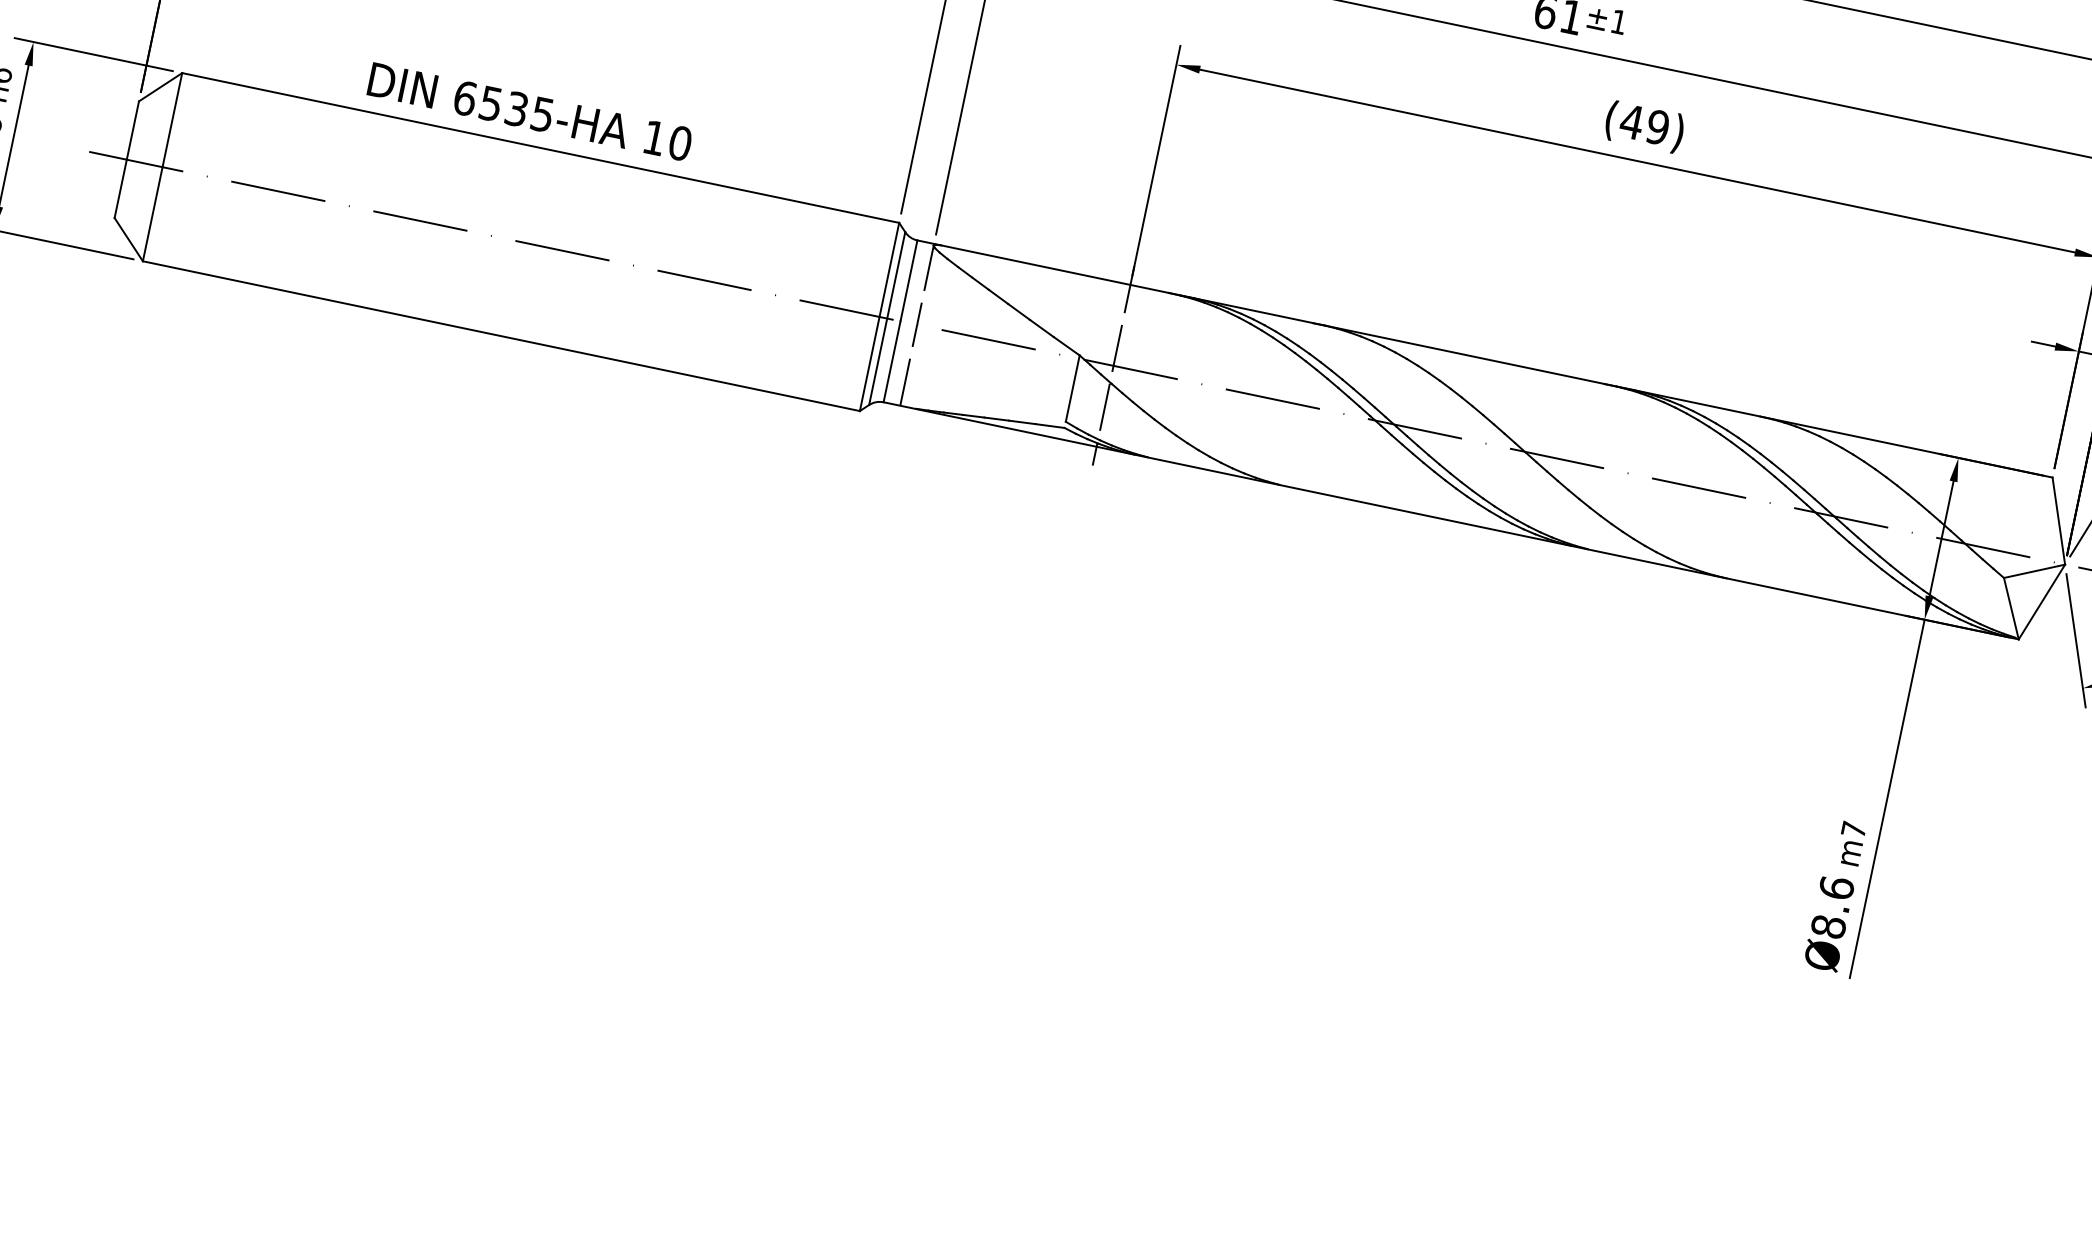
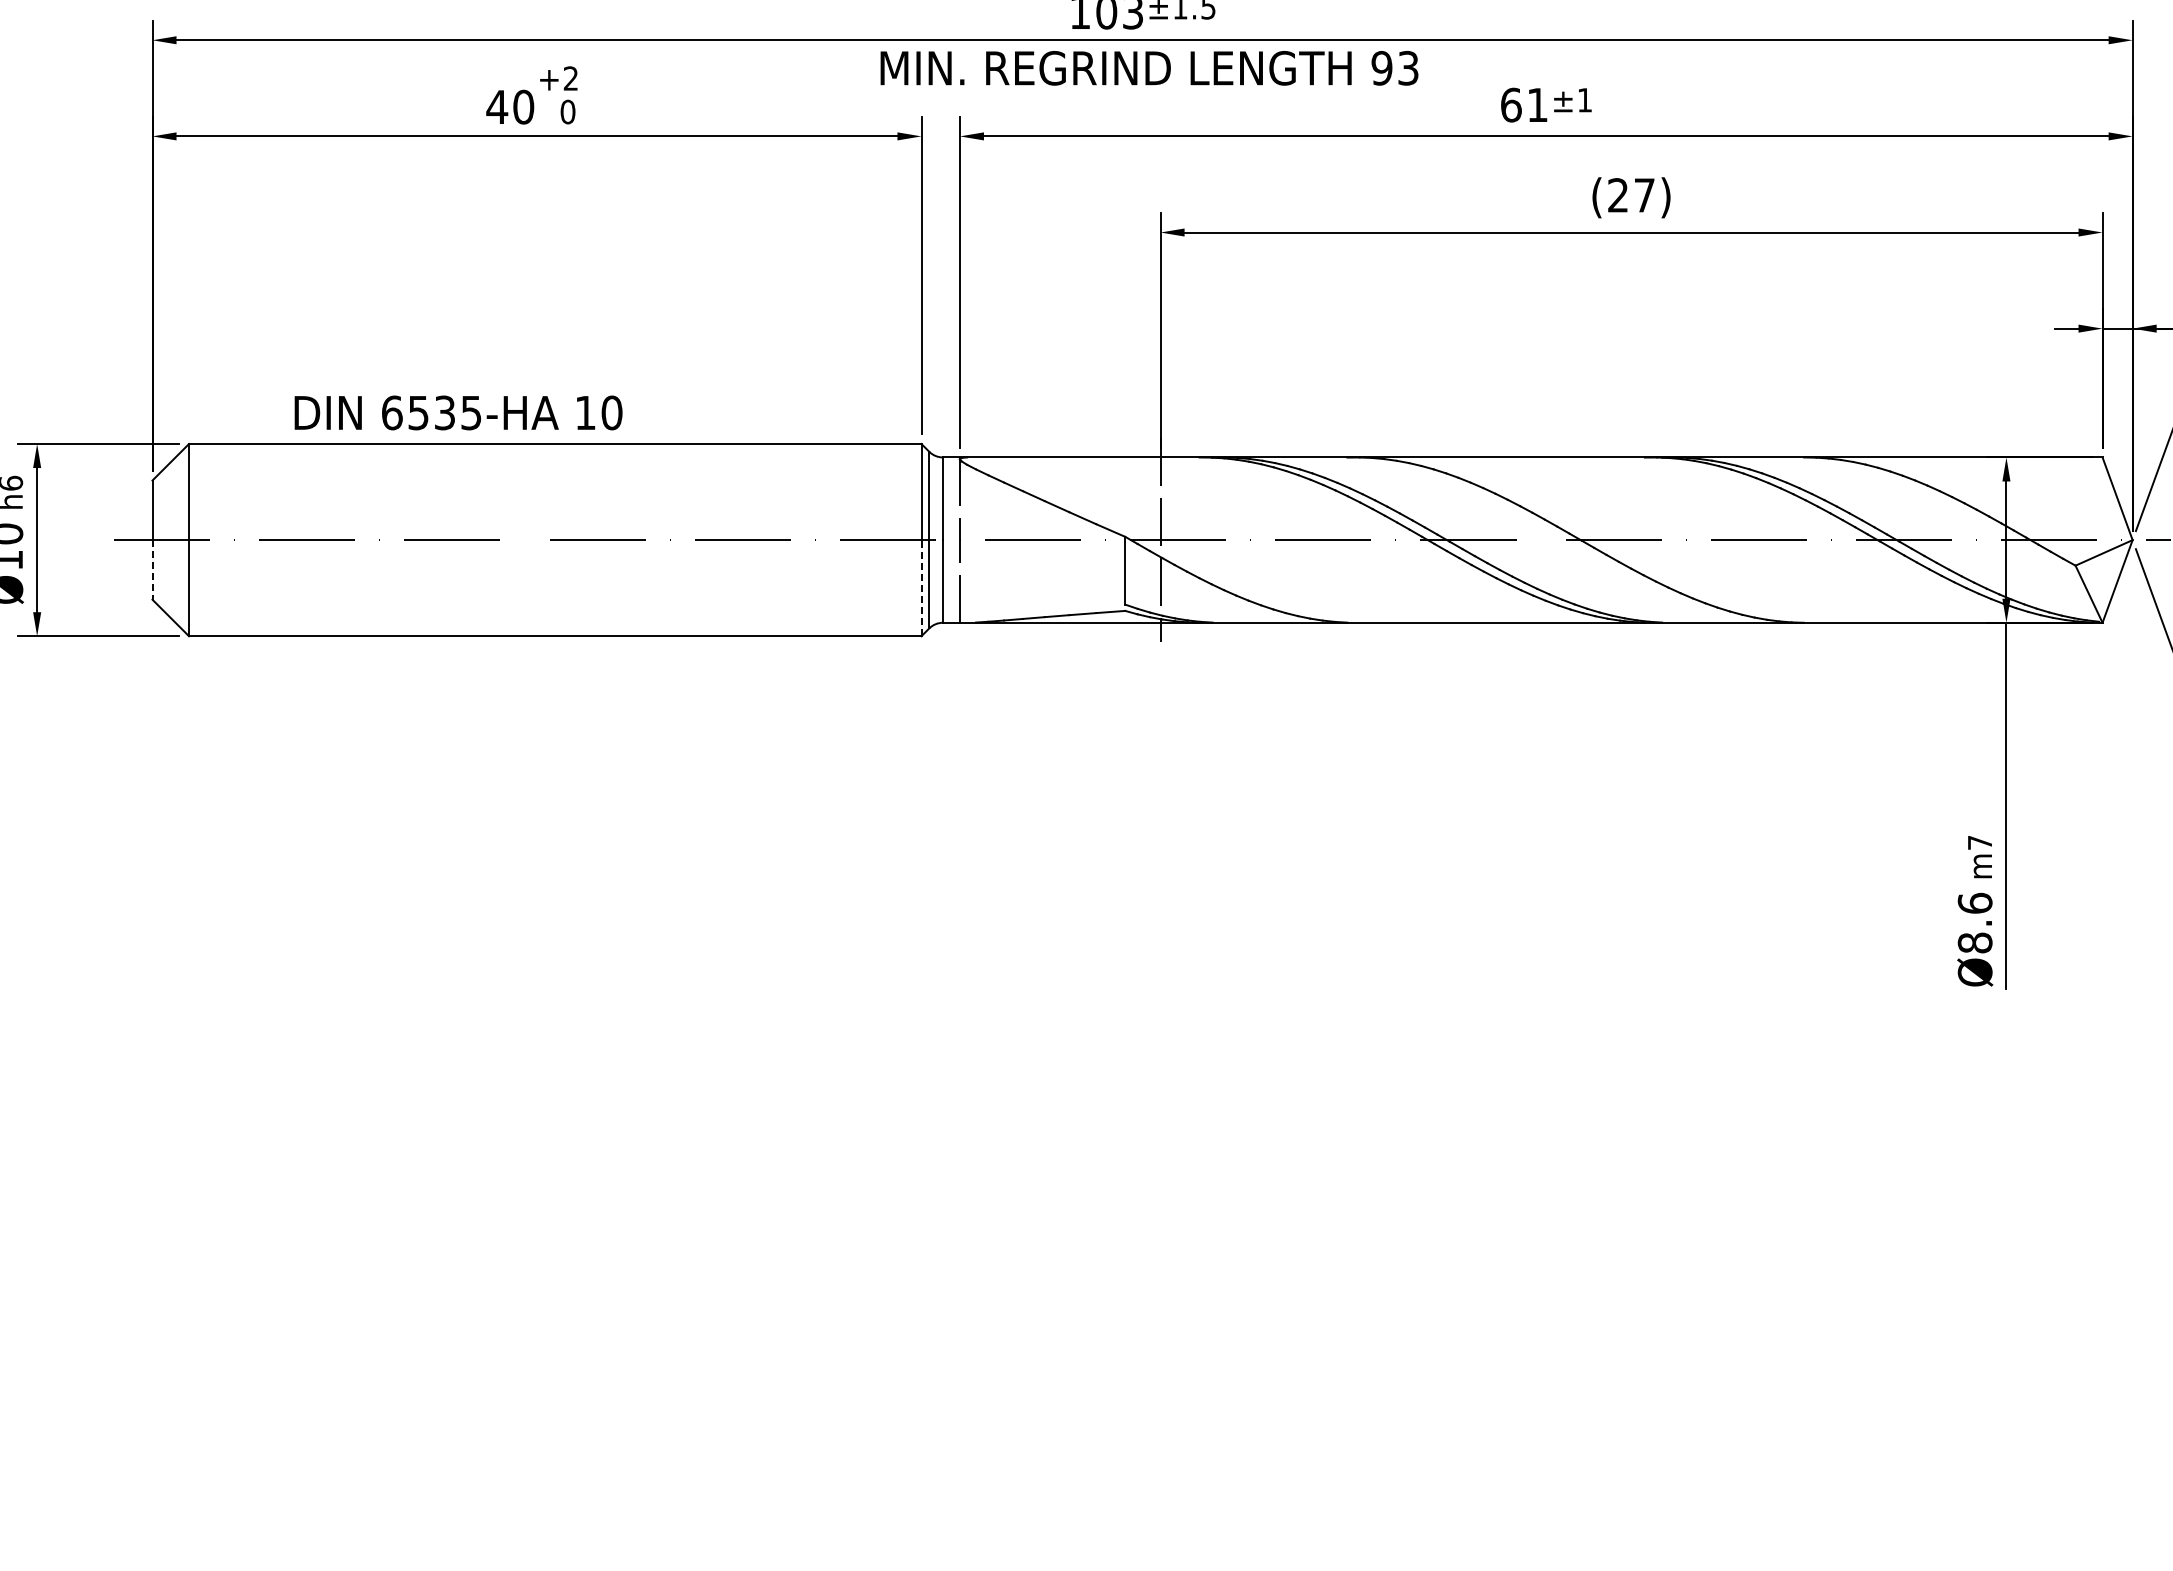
text: (530, 111) -> (458, 412), moved
text: (1644, 124) -> (1630, 195), (49) -> (27)
line: (120, 188) -> (152, 569), solid -> dashed
line: (869, 363) -> (921, 587), solid -> dashed

